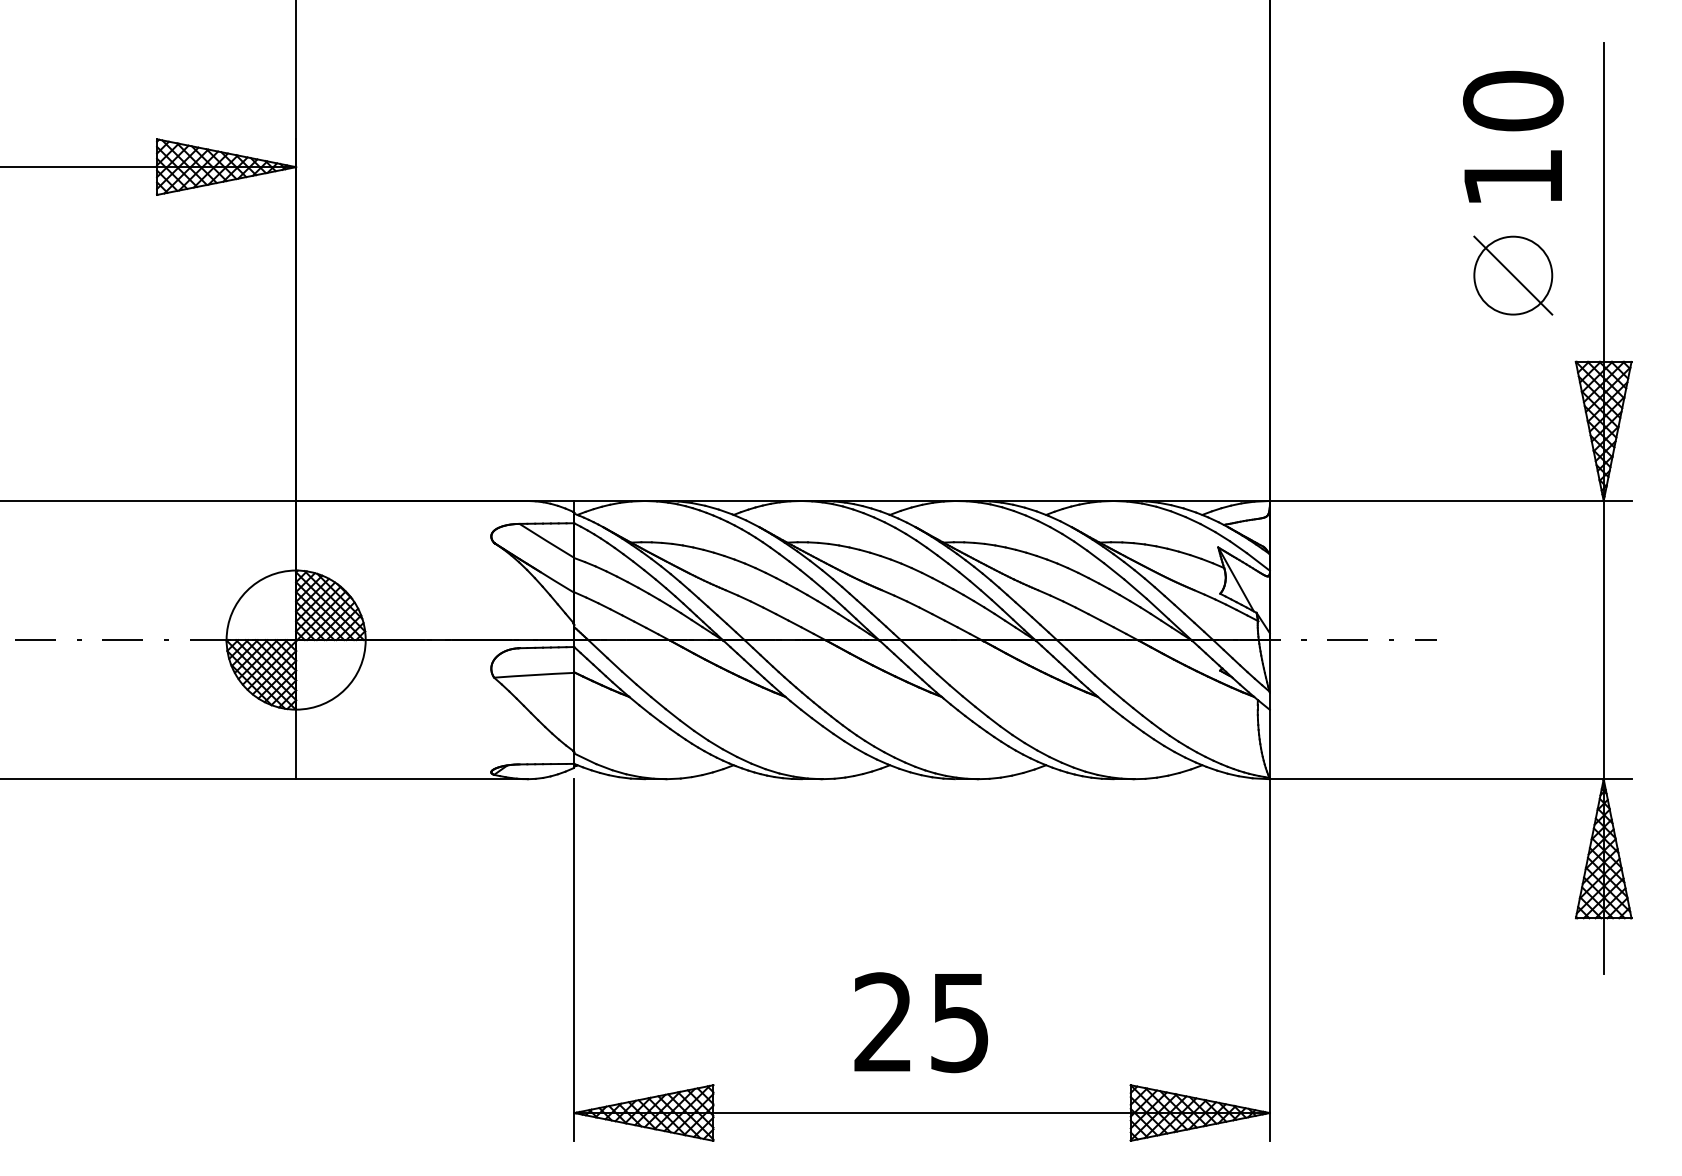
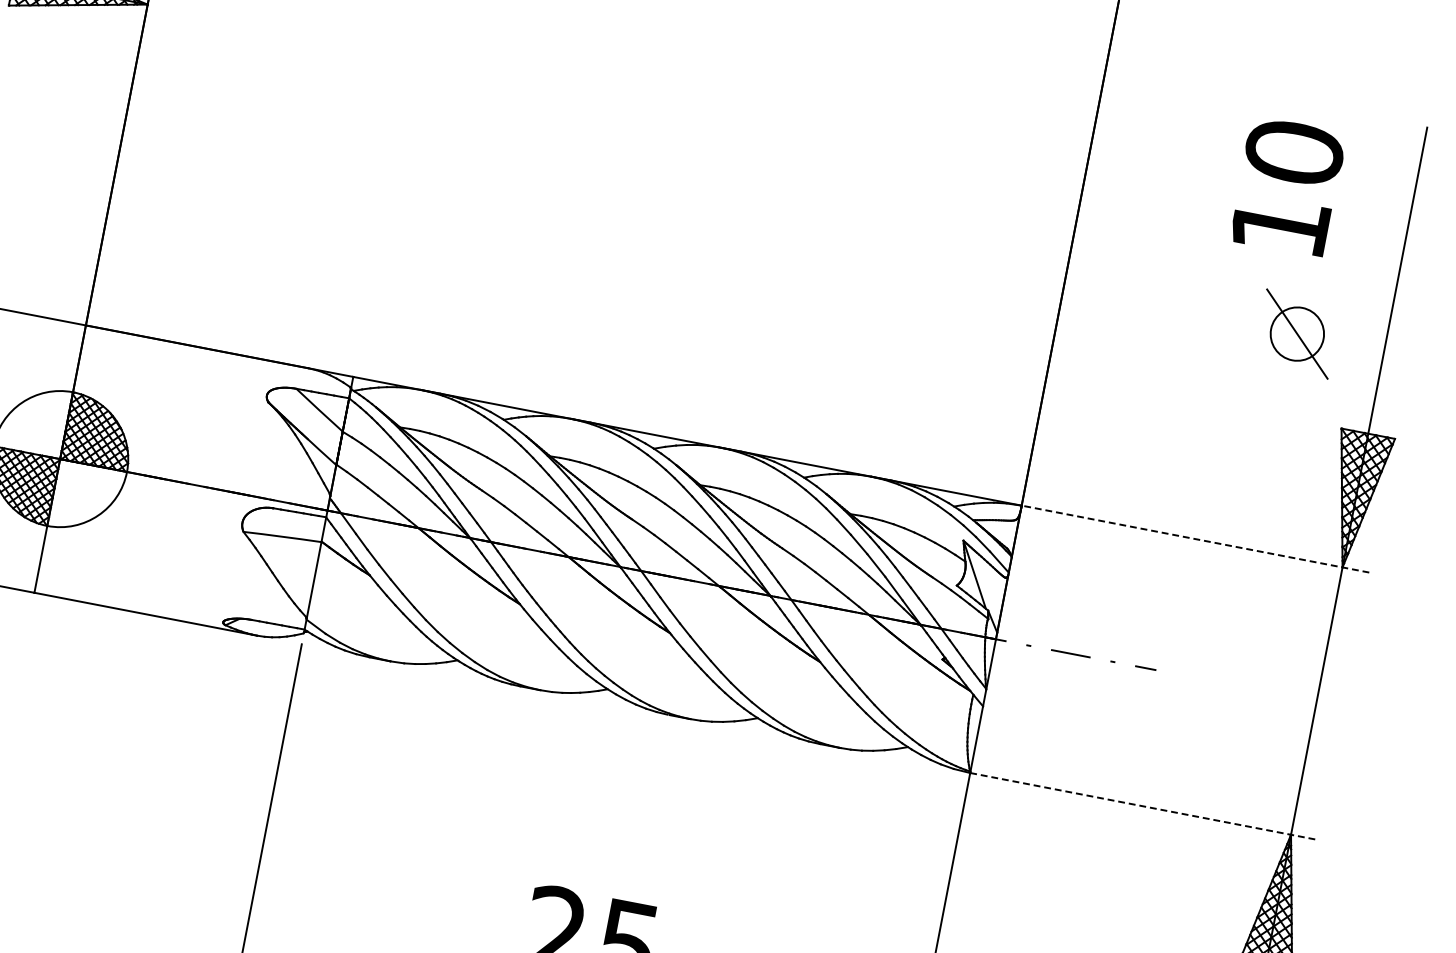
text: (1513, 136) -> (1288, 186), moved
circle: (1513, 275) -> (1297, 334), size x0.7
line: (1450, 501) -> (1195, 539), solid -> dashed
line: (1450, 779) -> (1143, 806), solid -> dashed

